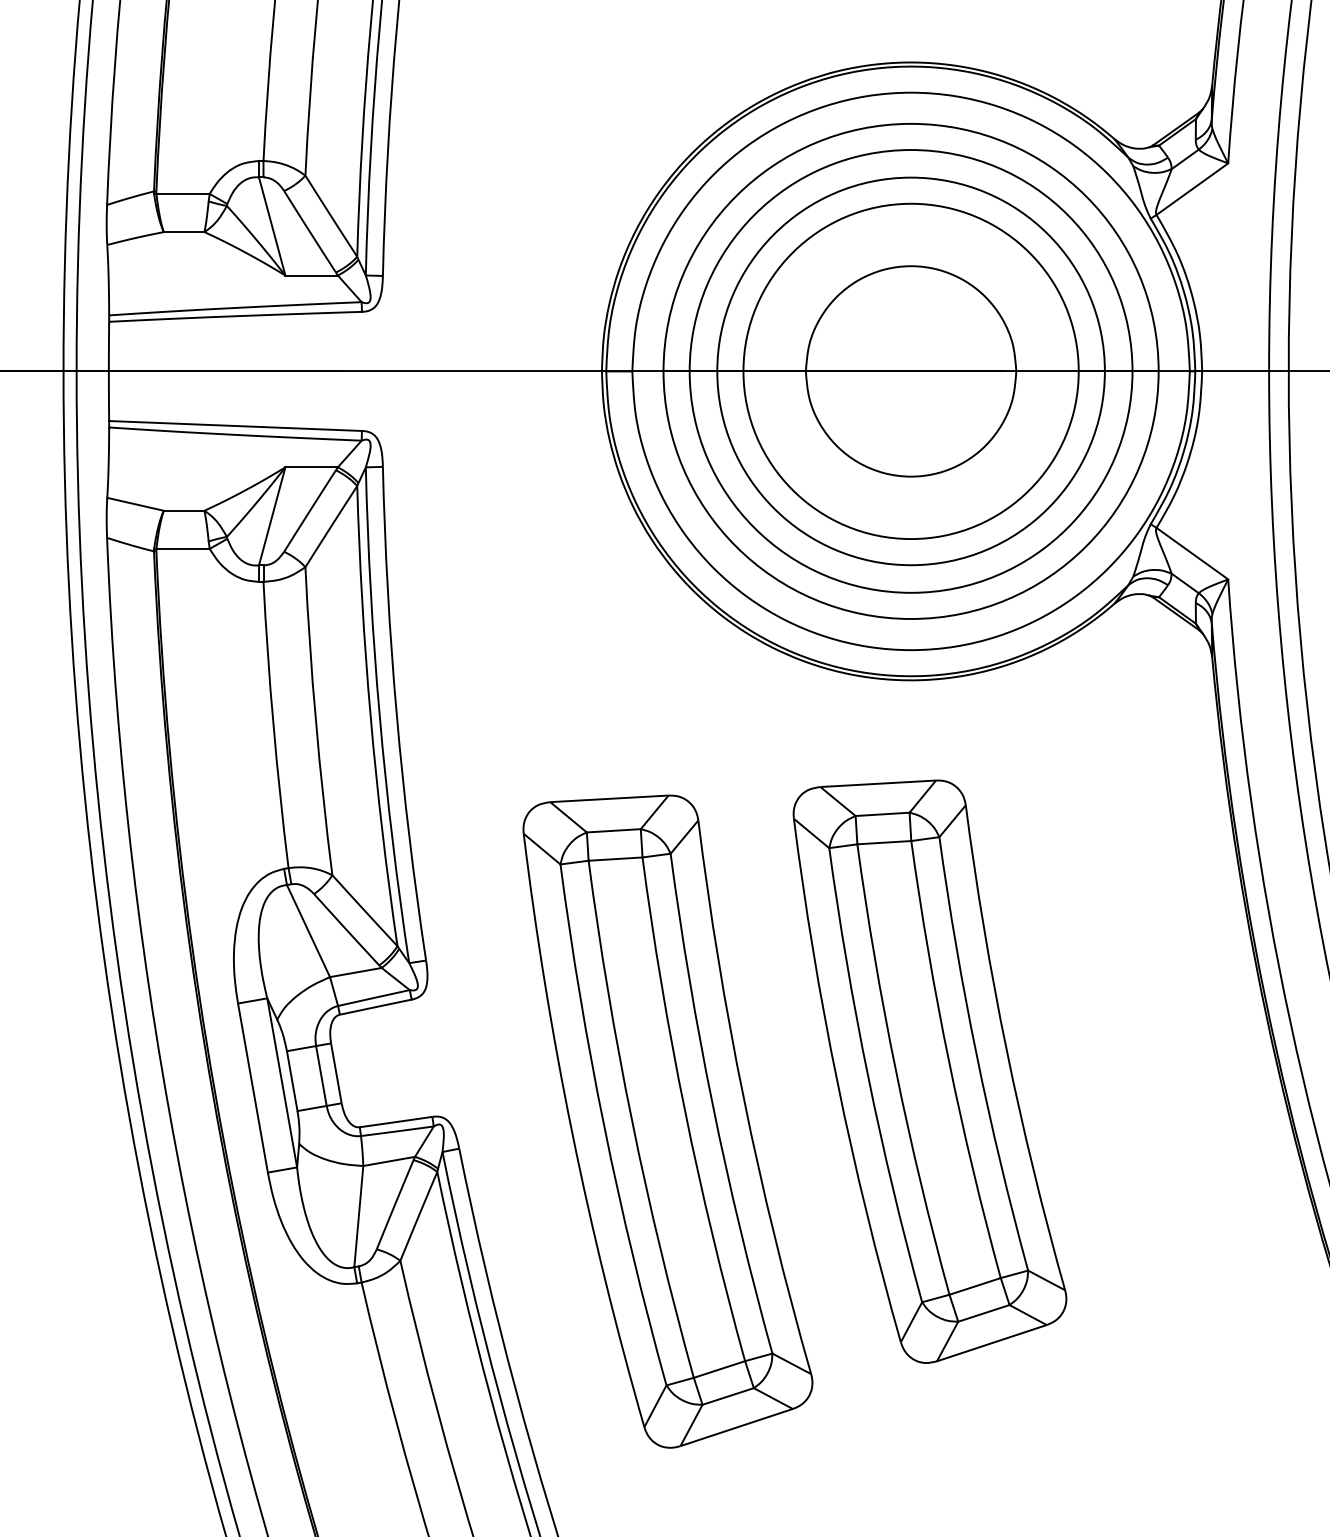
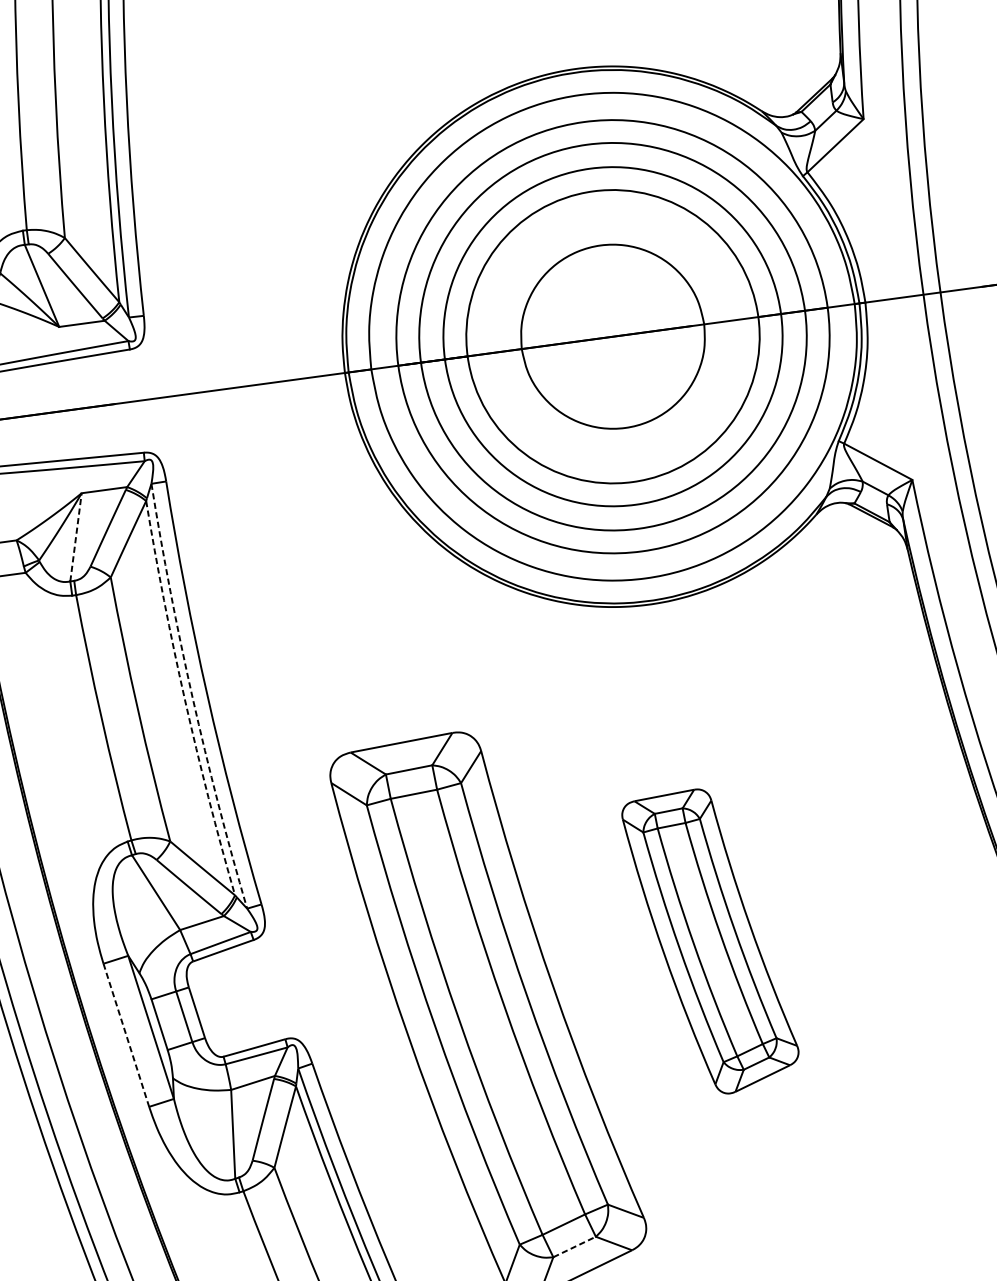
line: (272, 516) -> (76, 537), solid -> dashed
arc: (379, 715) -> (192, 697), solid -> dashed
arc: (370, 716) -> (184, 699), solid -> dashed
part: (929, 1071) -> (711, 941), size x0.6
line: (252, 1088) -> (126, 1035), solid -> dashed
line: (728, 1396) -> (574, 1246), solid -> dashed

